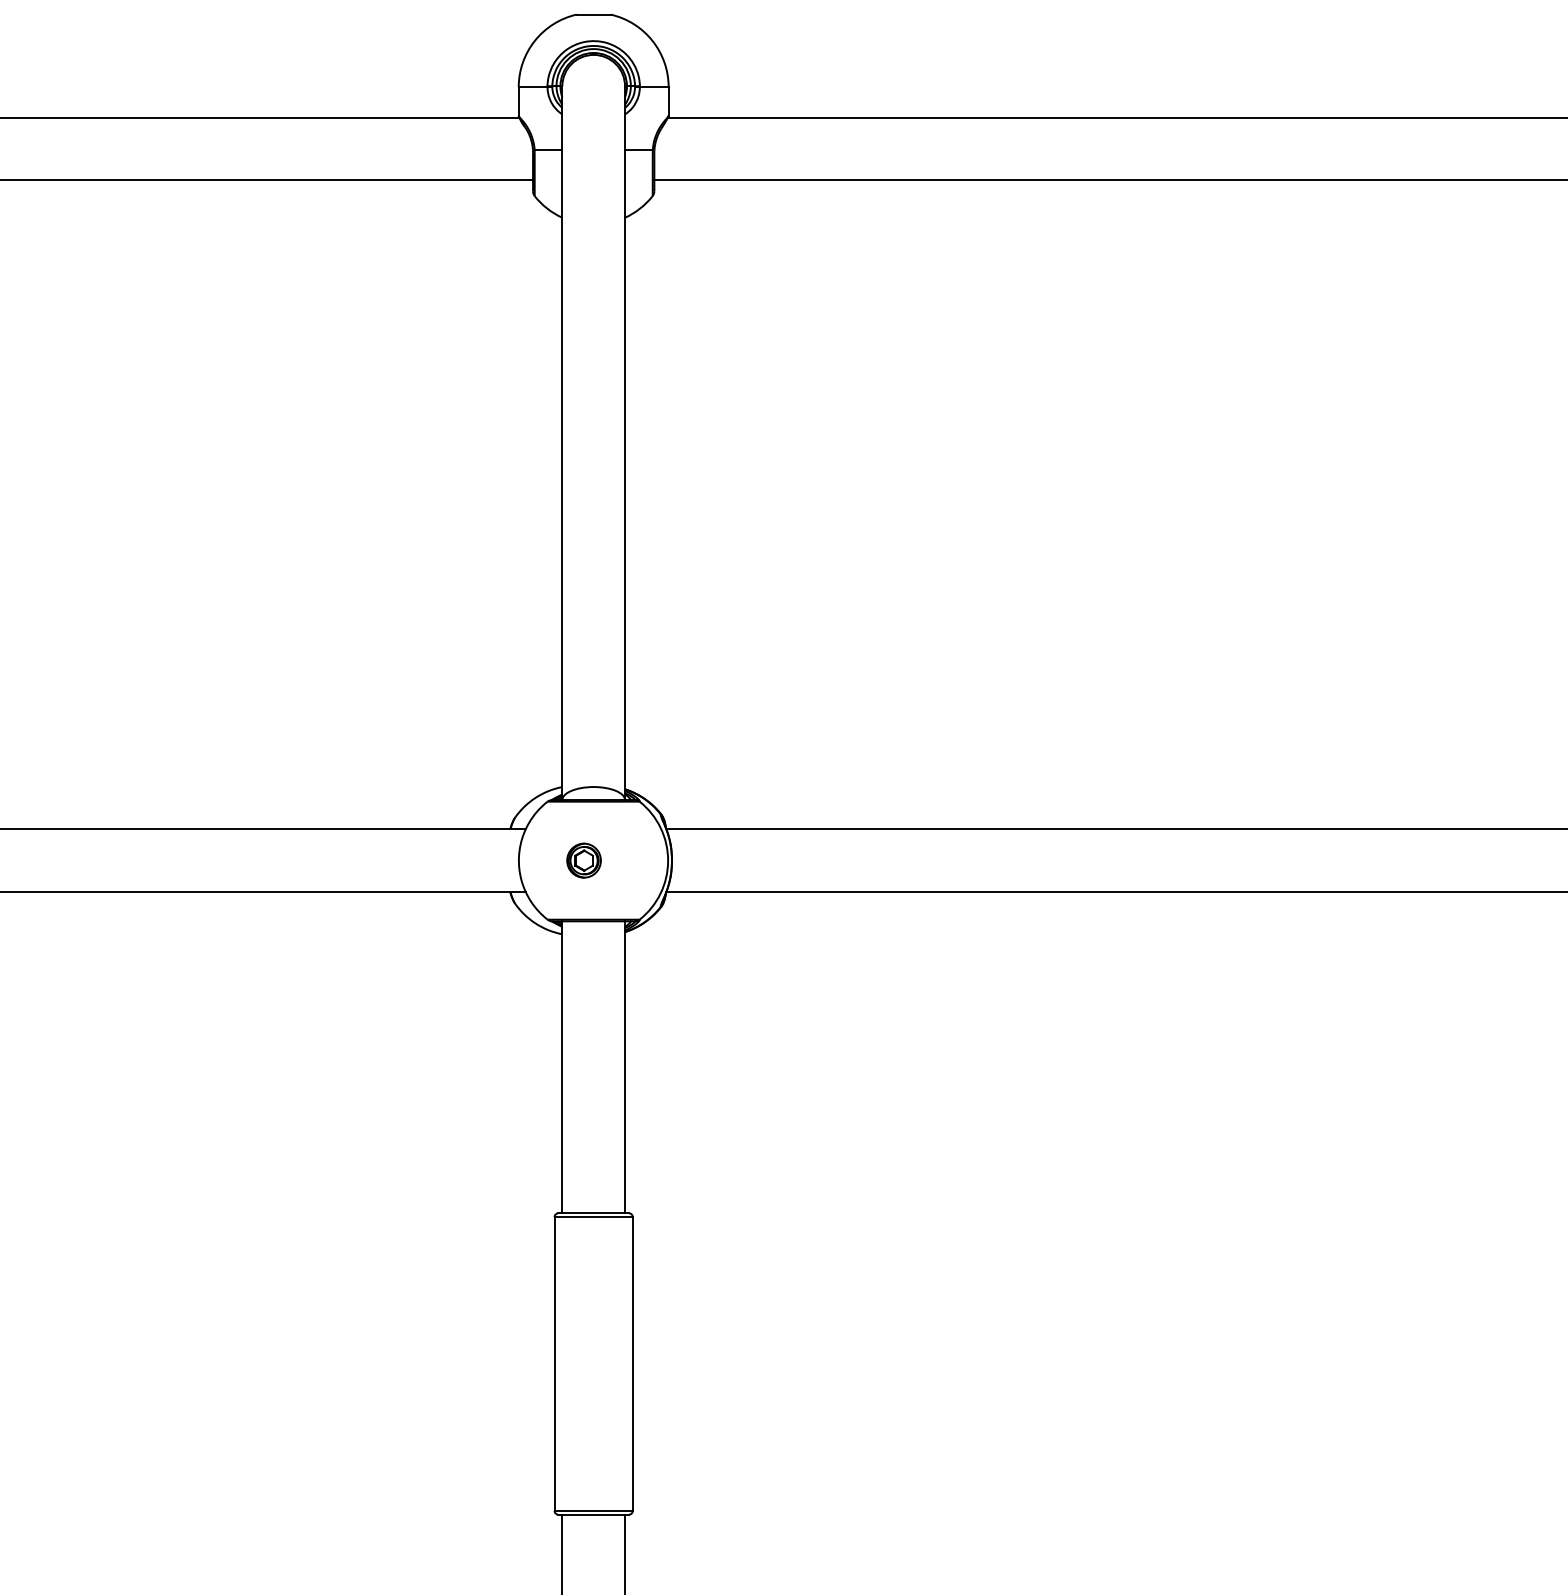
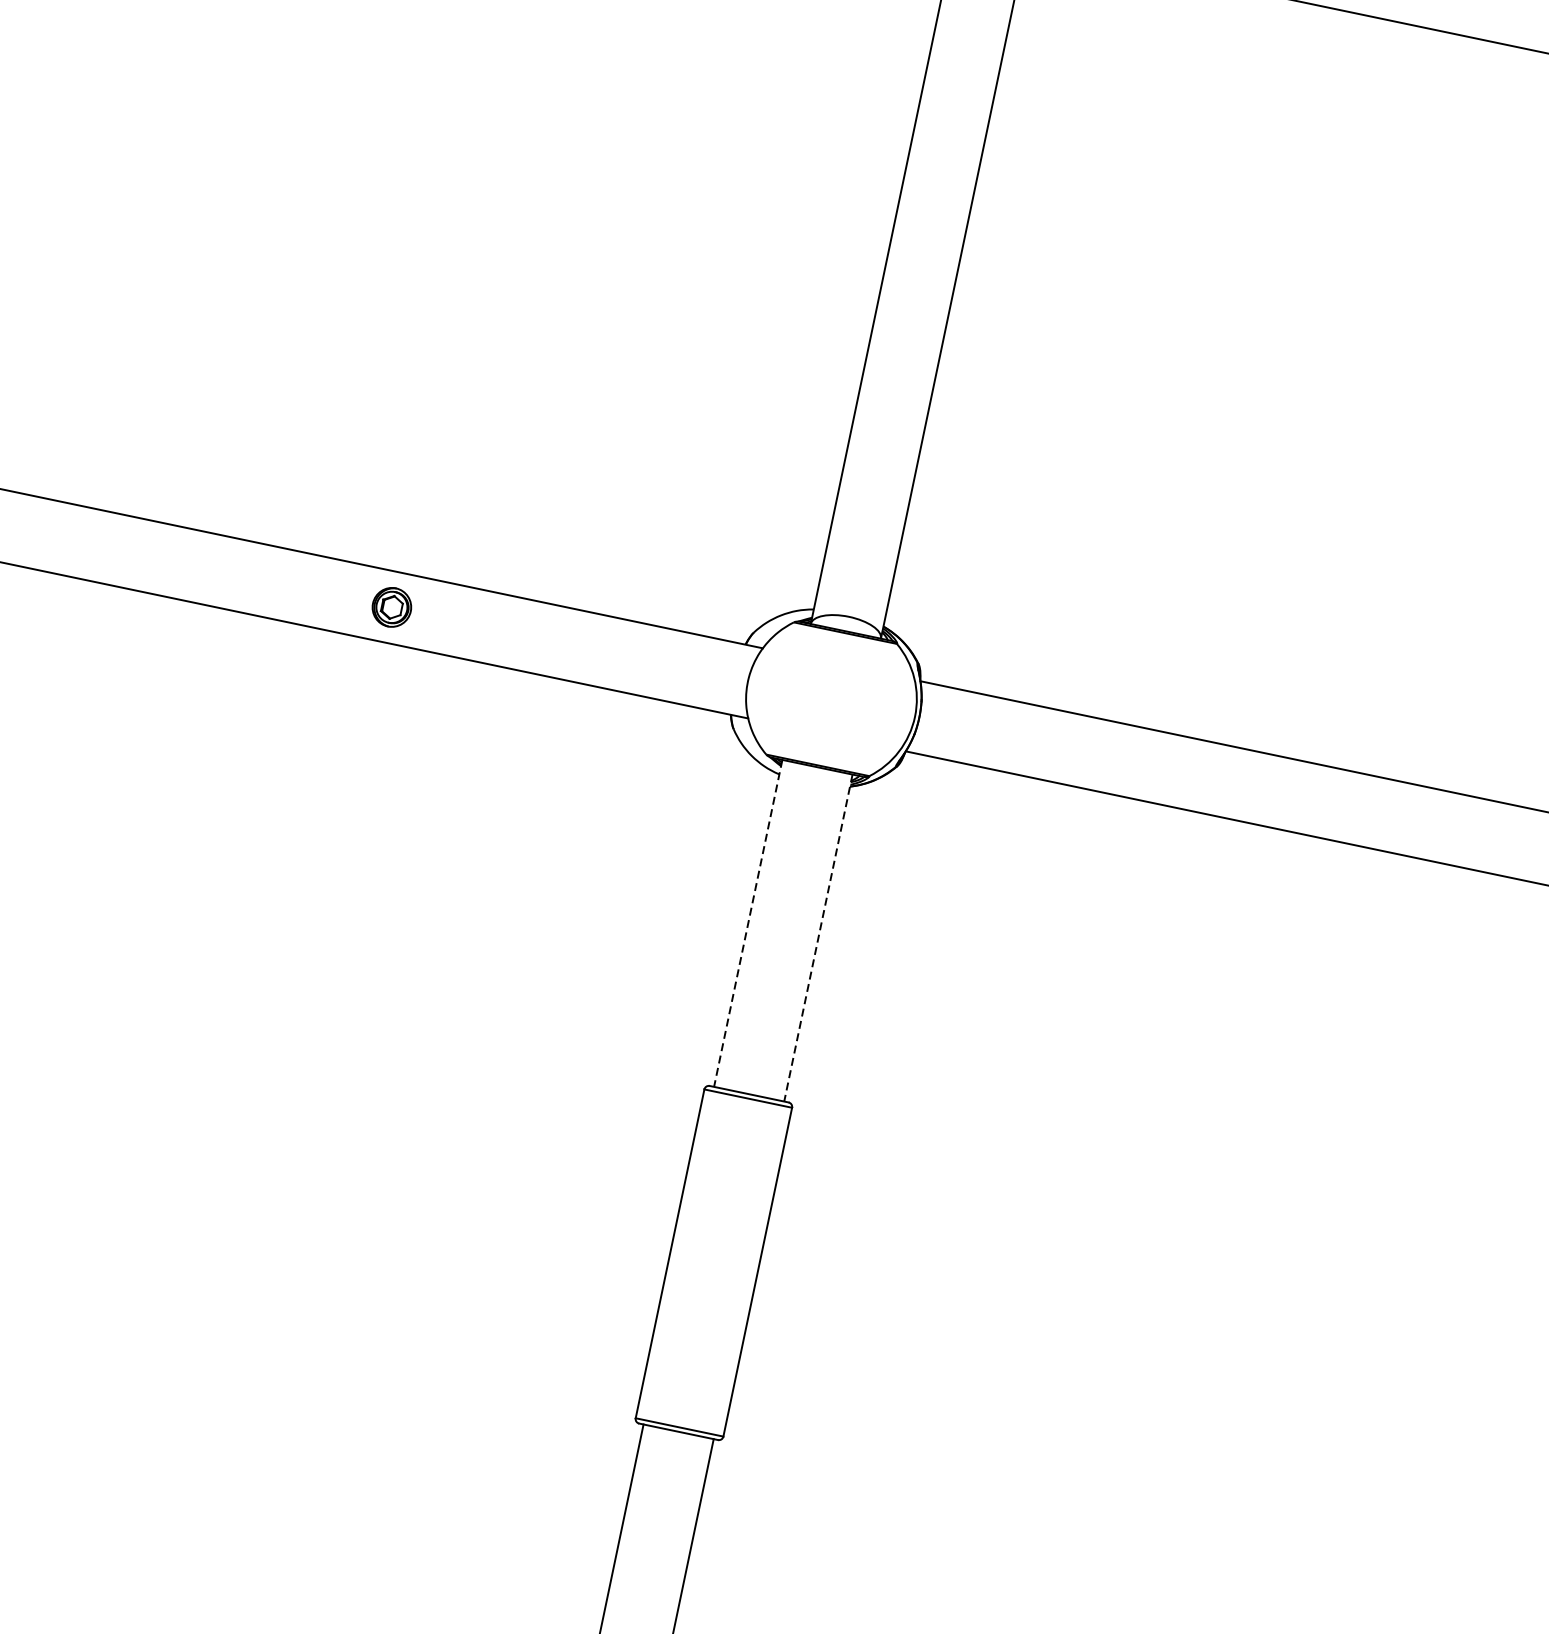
part: (583, 860) -> (391, 607), moved
line: (562, 1067) -> (748, 923), solid -> dashed
line: (625, 1067) -> (818, 938), solid -> dashed

